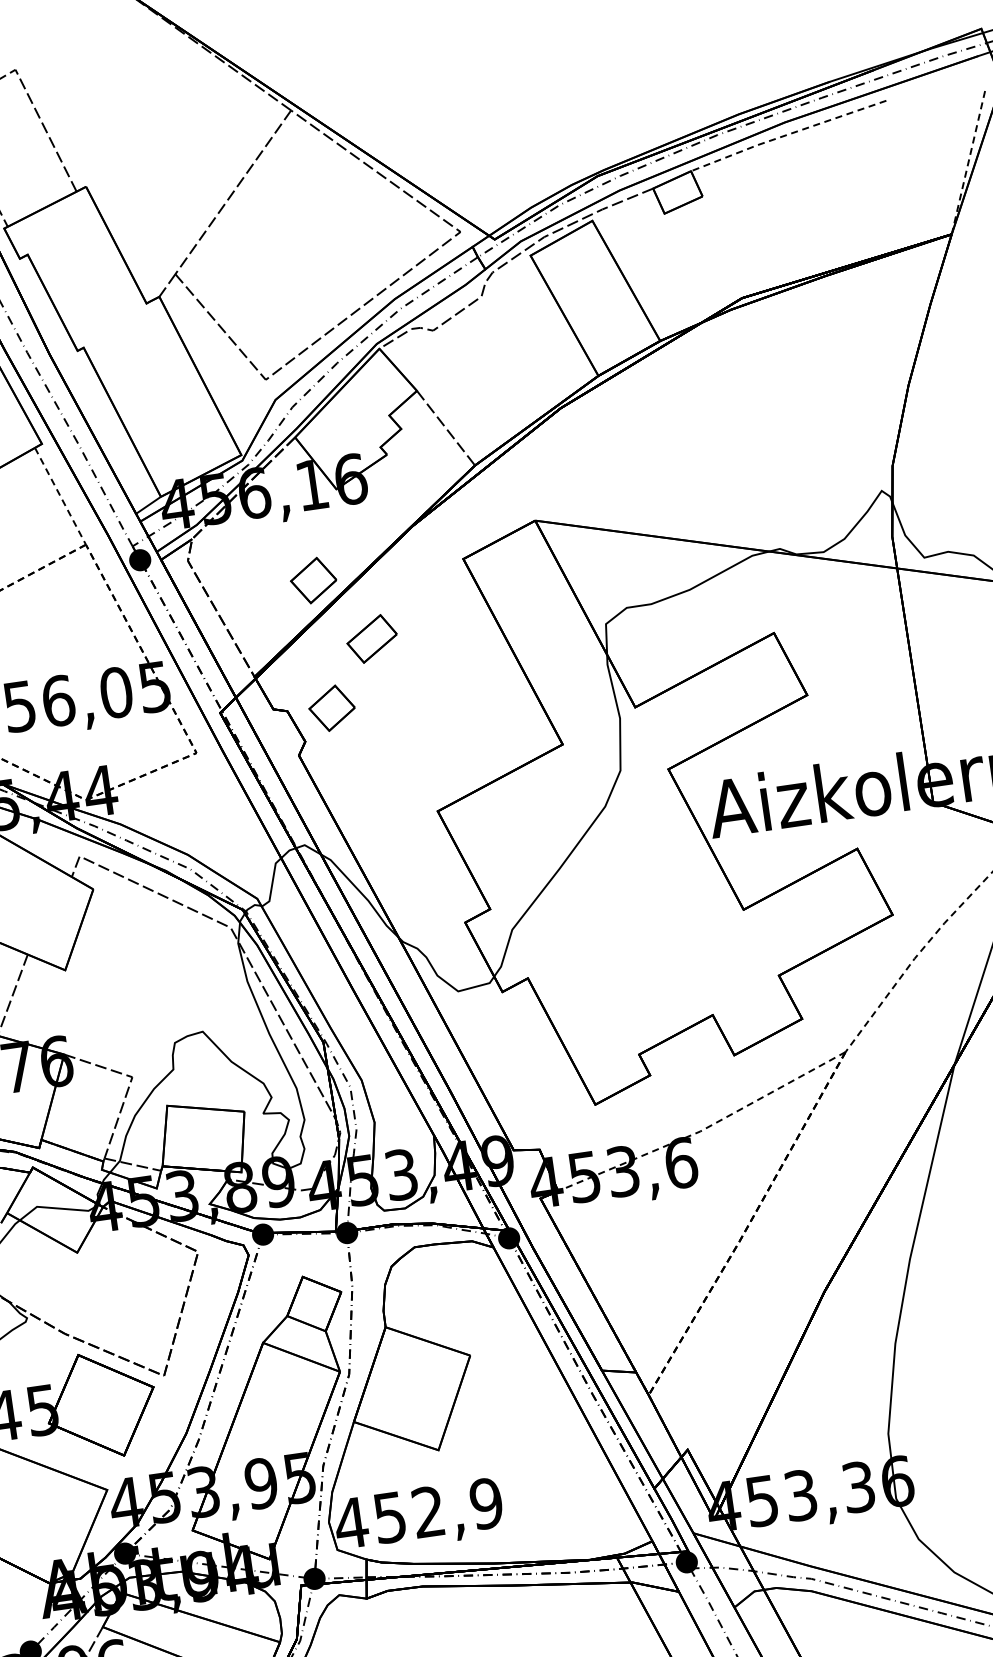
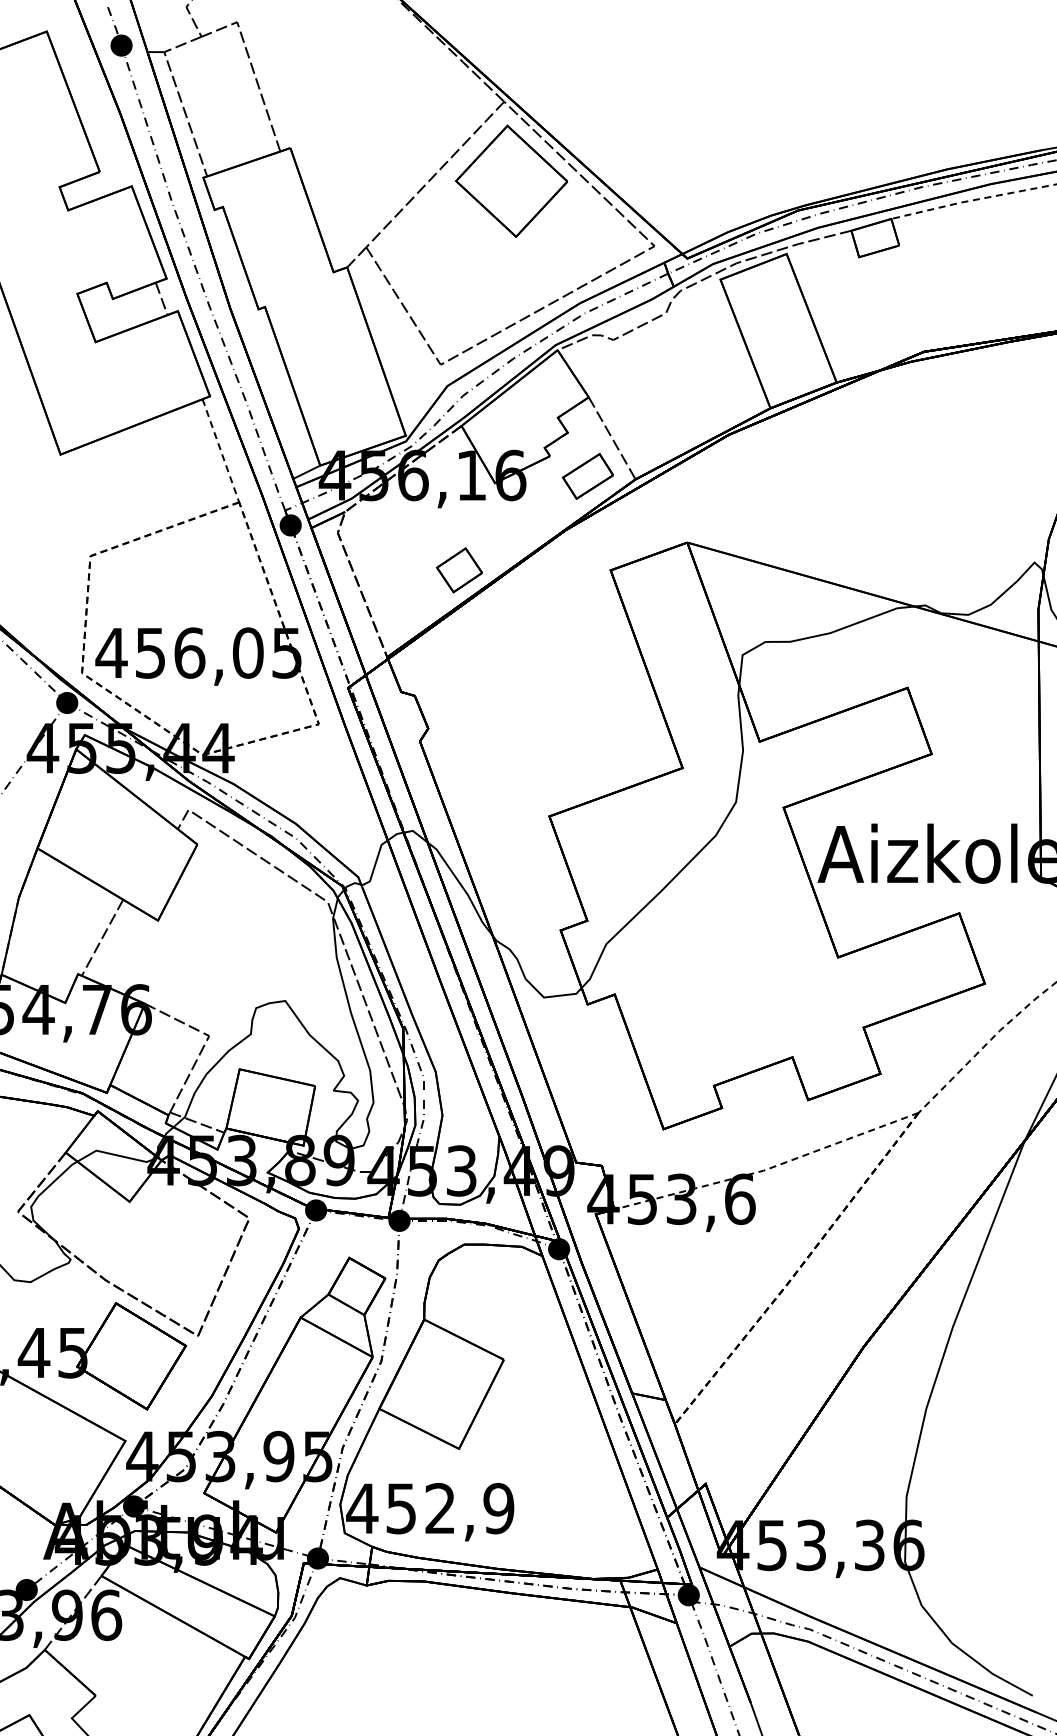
part: (309, 187) -> (511, 180), added
part: (371, 639) -> (587, 476), moved
part: (331, 708) -> (458, 699), removed

